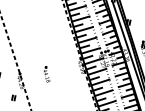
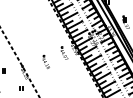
part: (69, 68) -> (64, 52), added

